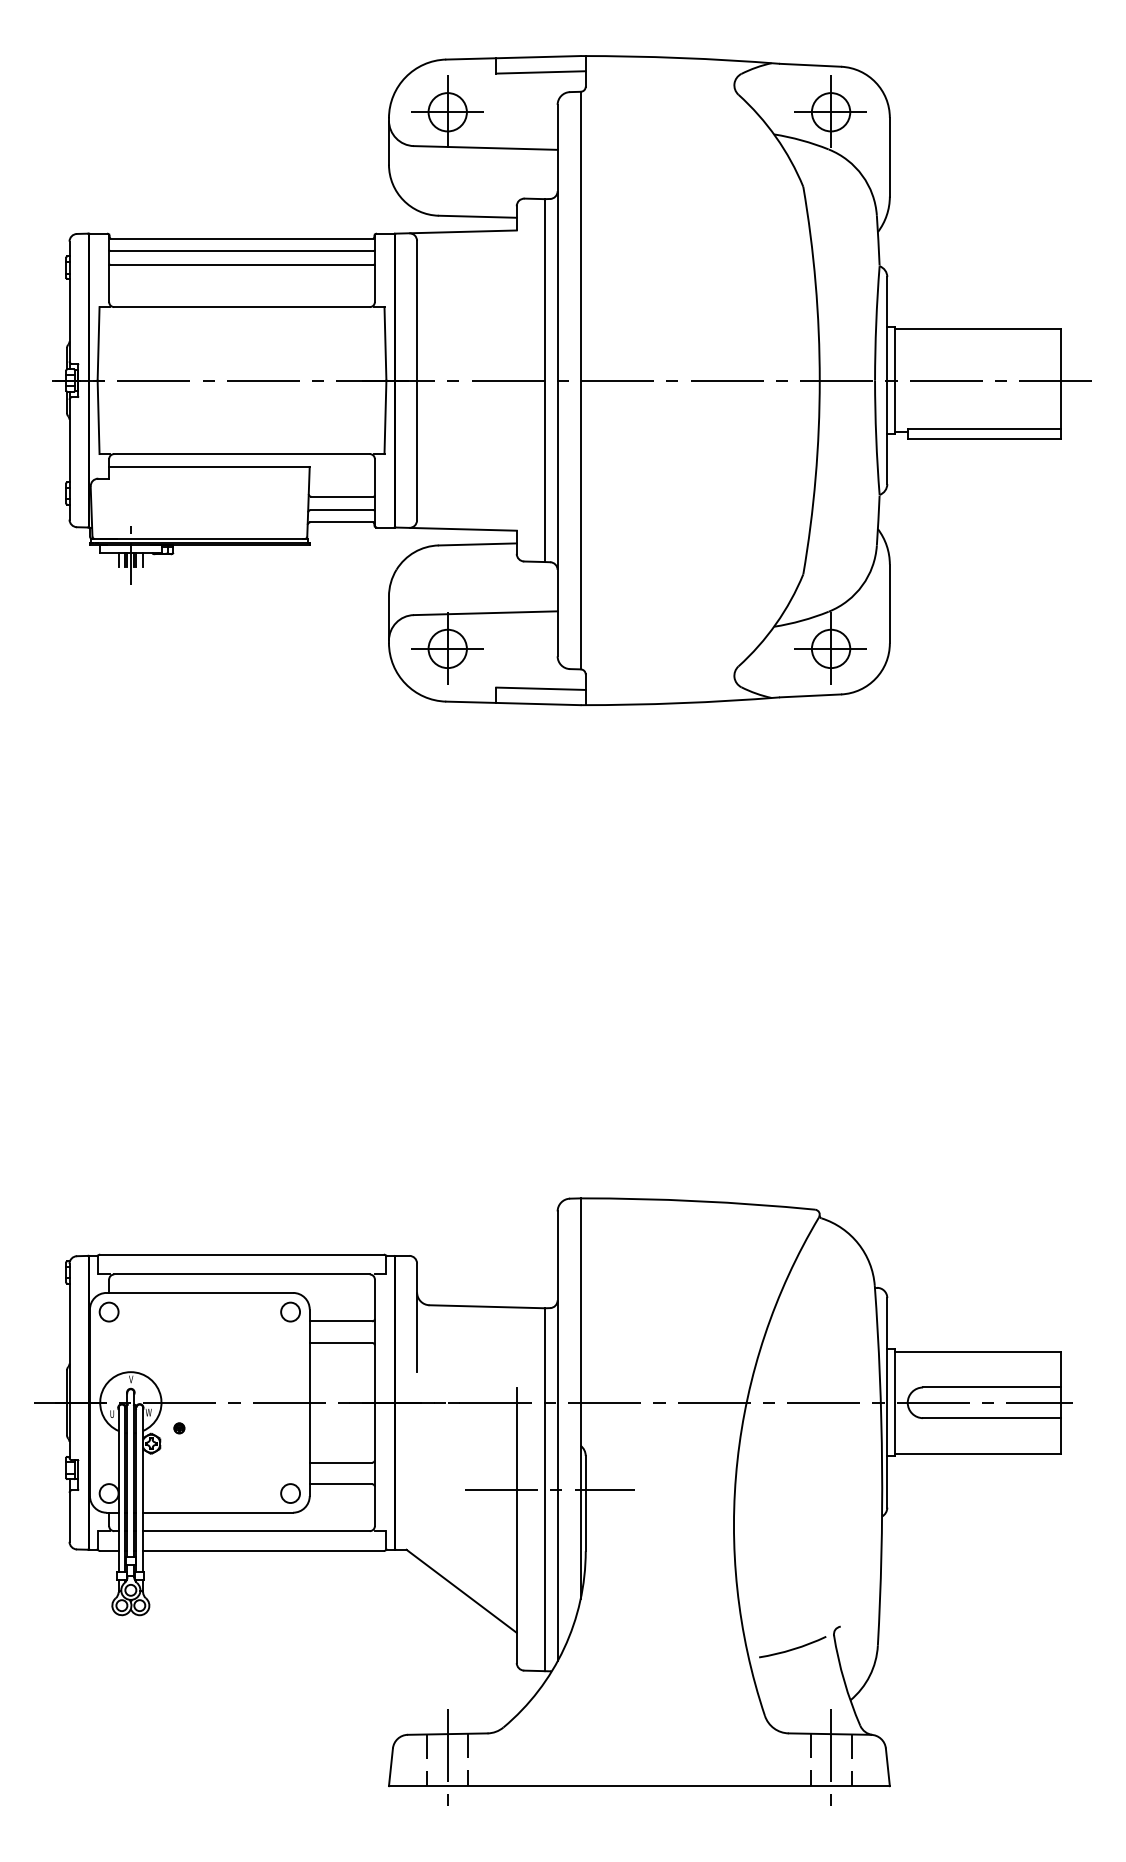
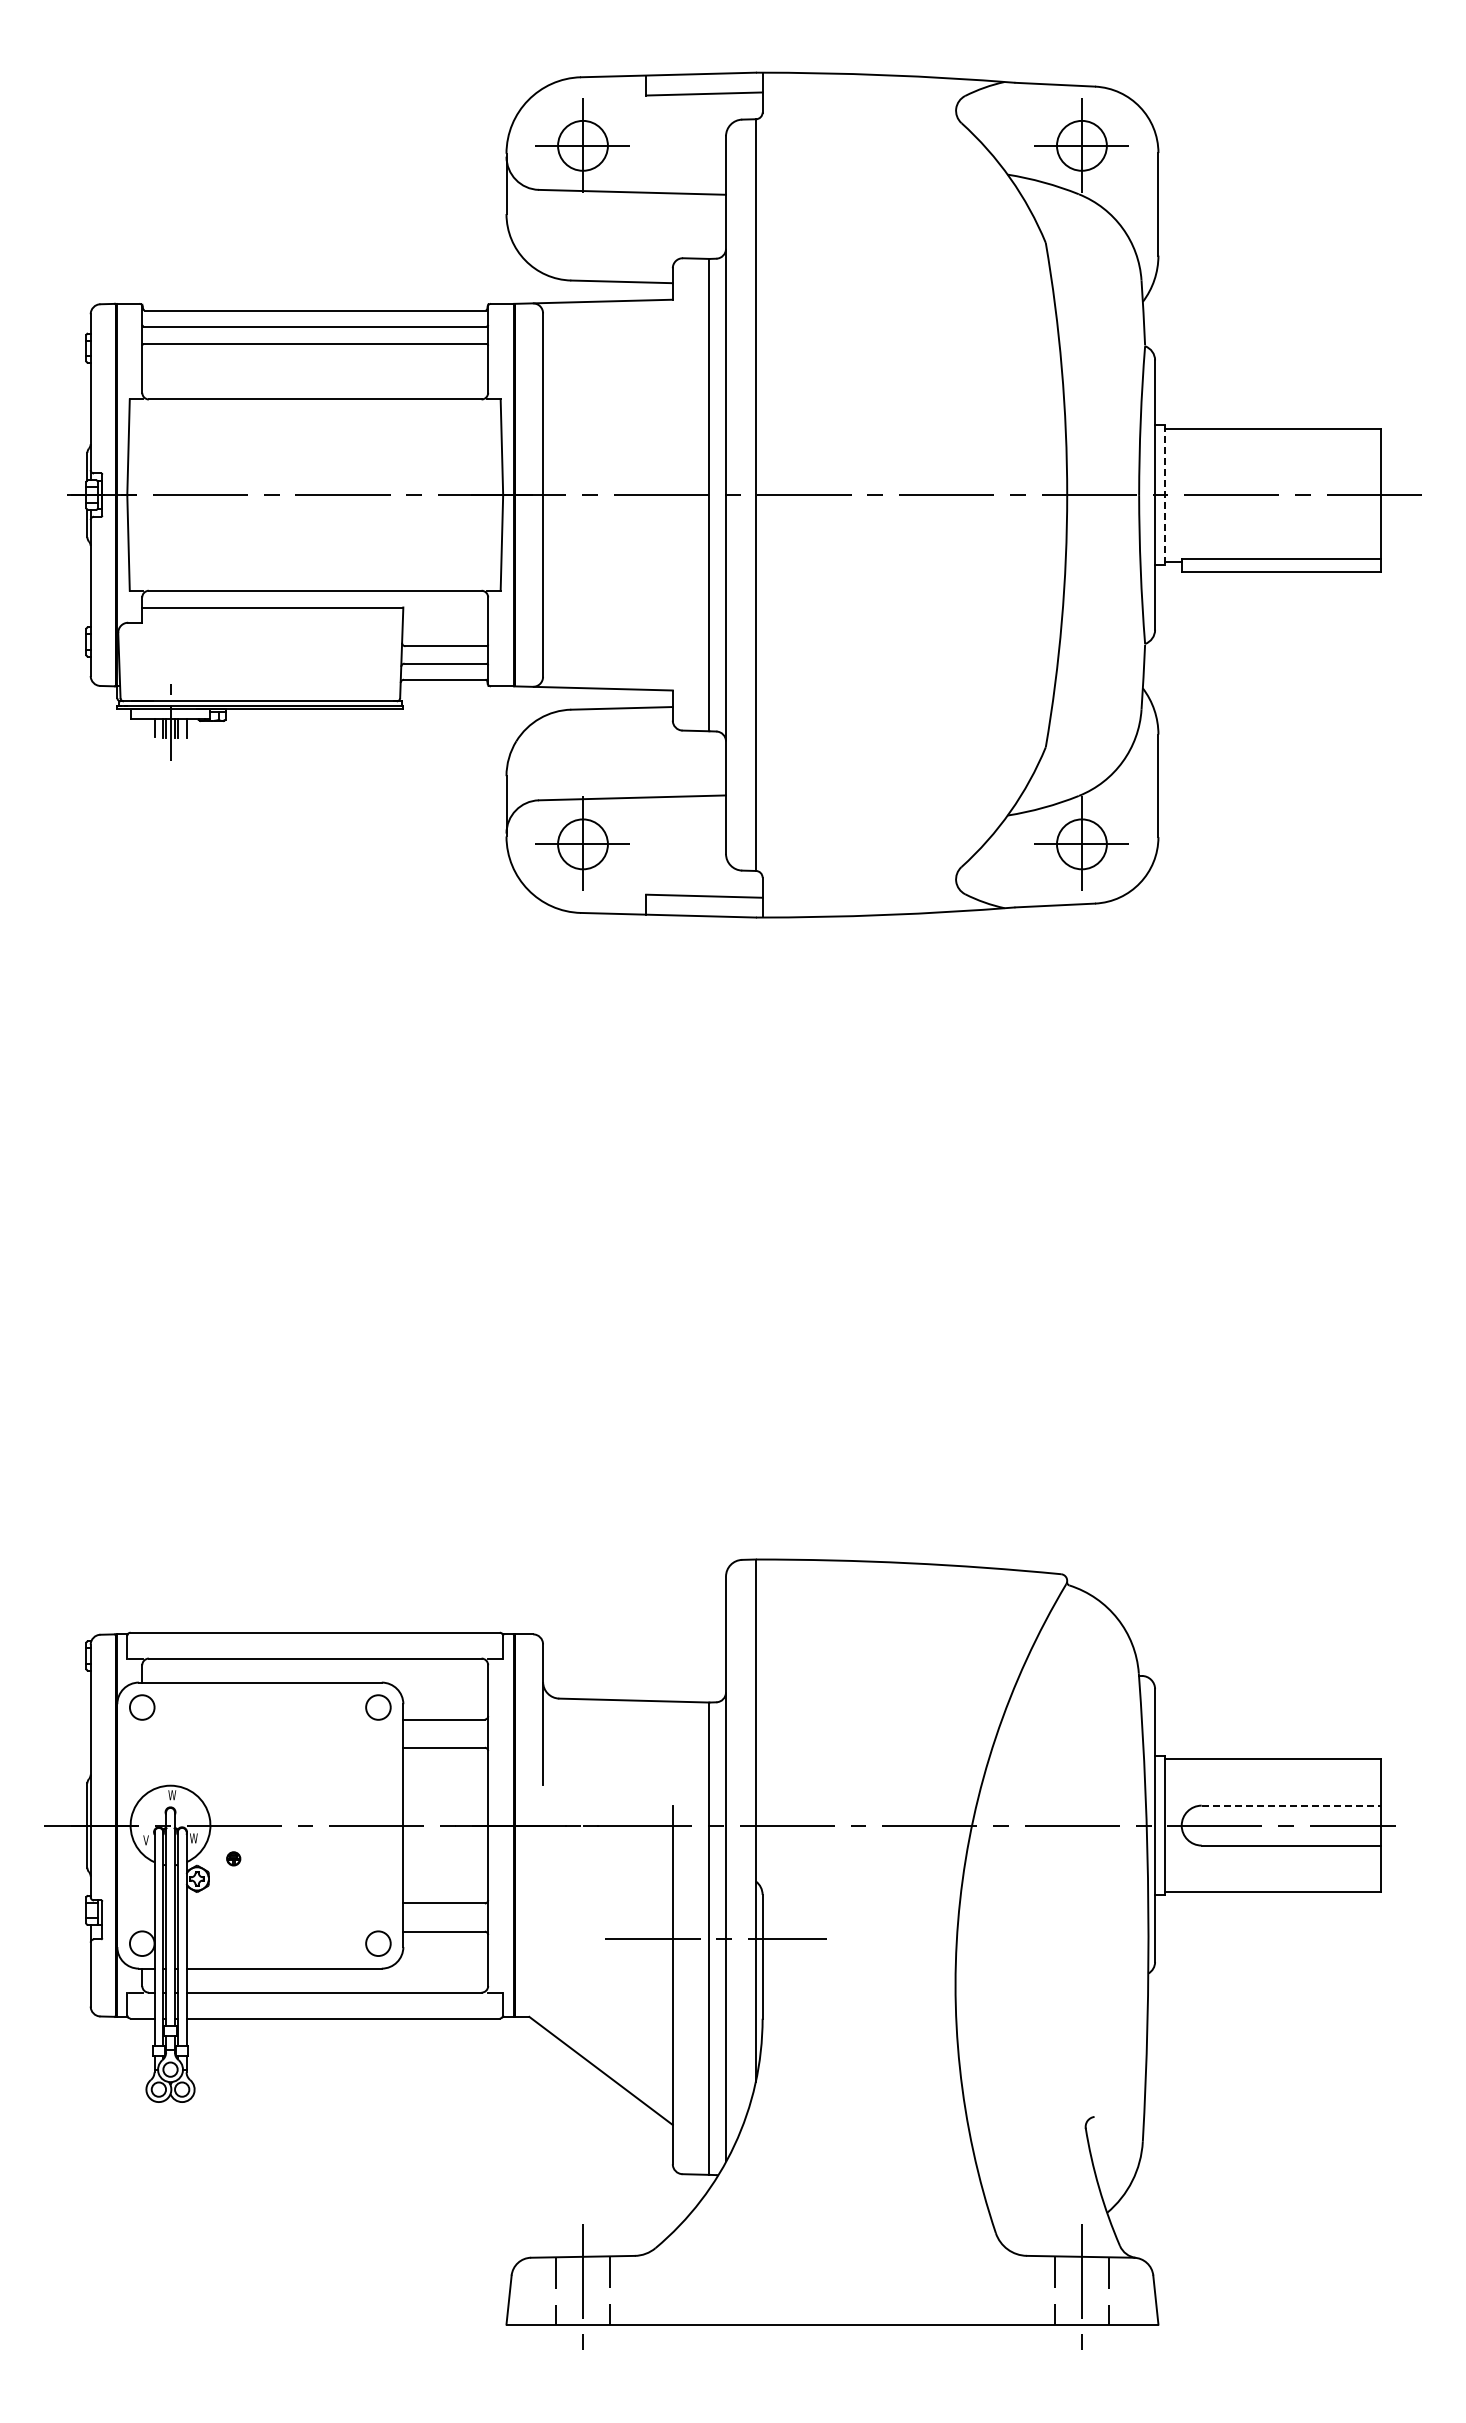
line: (895, 380) -> (1165, 495), solid -> dashed
text: (132, 1379) -> (172, 1795), V -> W
line: (992, 1387) -> (1291, 1805), solid -> dashed
text: (111, 1414) -> (145, 1840), U -> V
arc: (793, 1648) -> (1032, 2145), removed

